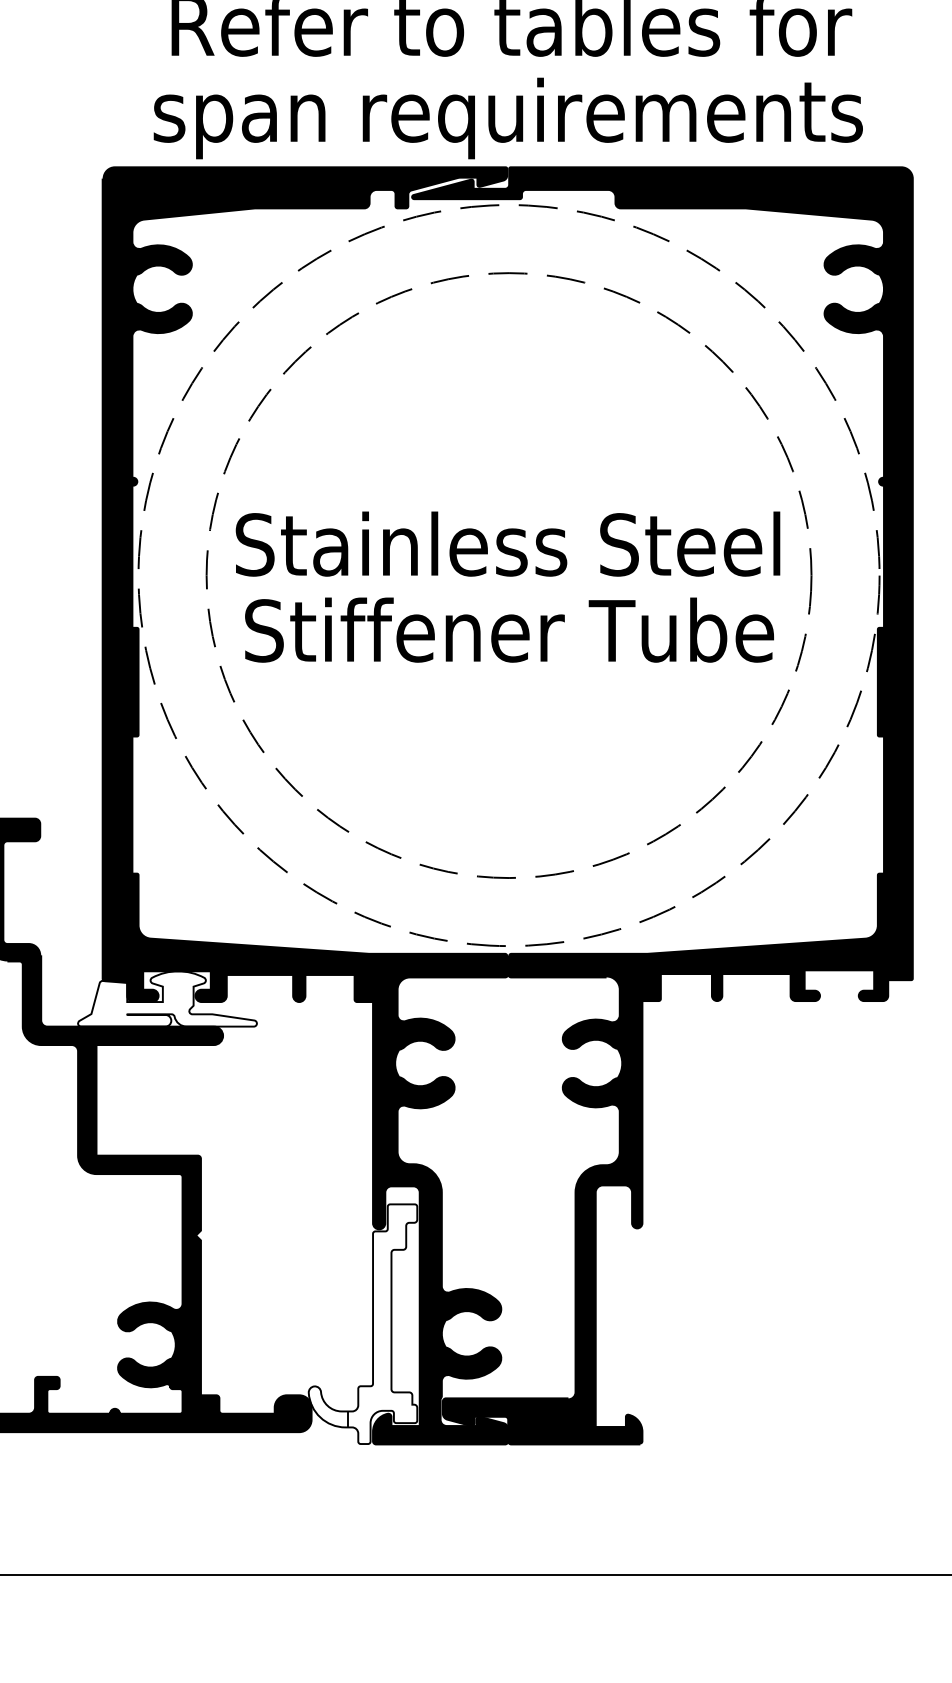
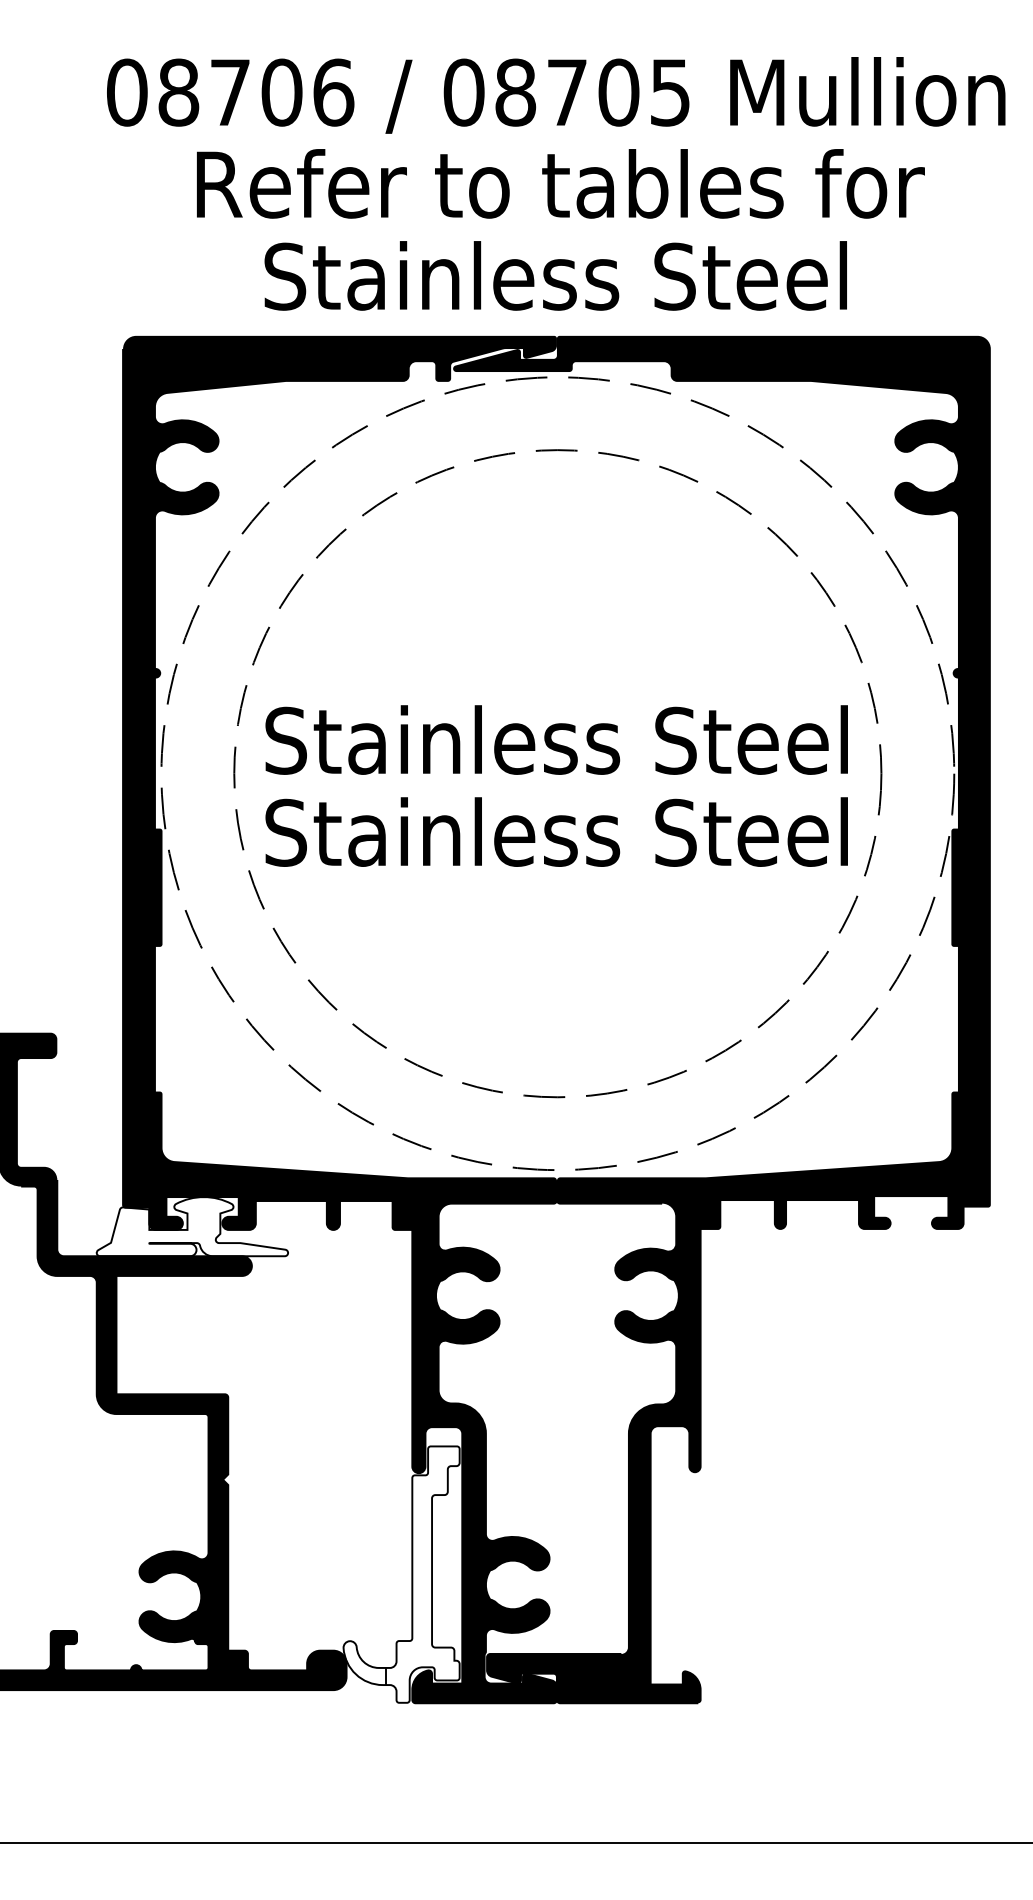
text: (507, 118) -> (556, 284), span requirements -> Stainless Steel
text: (507, 629) -> (556, 831), Stiffener Tube -> Stainless Steel

